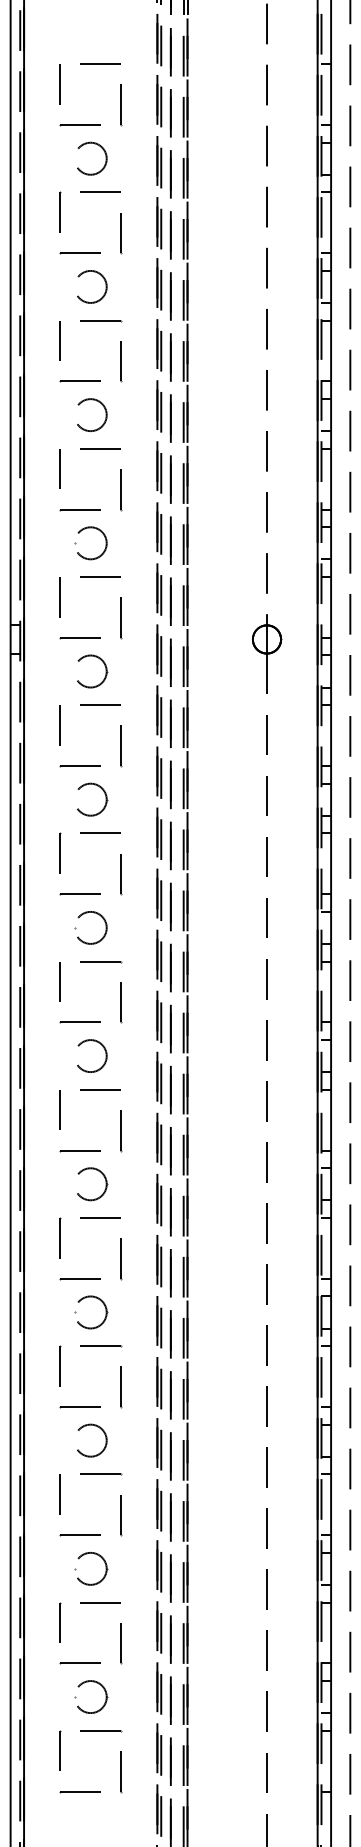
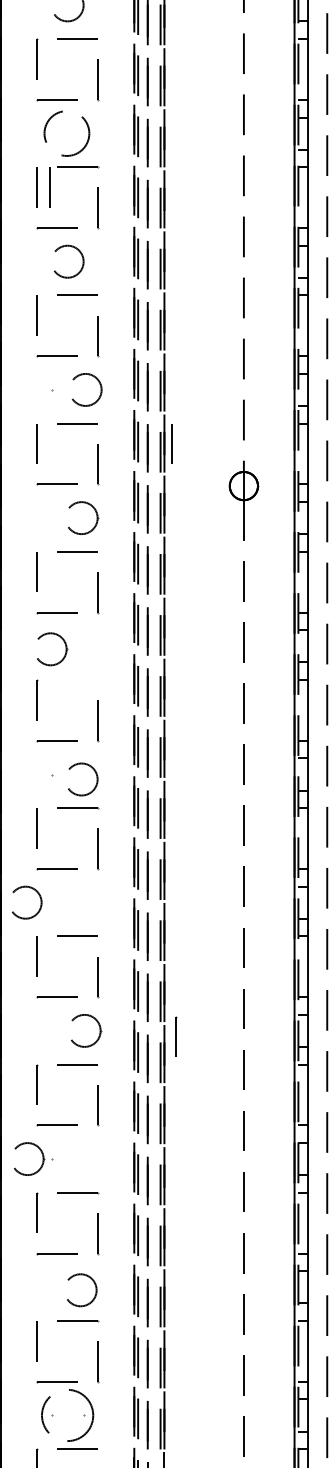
circle: (92, 286) -> (69, 133), size x1.4
line: (72, 340) -> (49, 187), added
circle: (92, 543) -> (87, 390), moved
line: (194, 597) -> (171, 444), added
part: (105, 671) -> (96, 518), moved
part: (104, 794) -> (64, 644), moved
line: (100, 832) -> (77, 679), removed
circle: (92, 927) -> (83, 779), moved
circle: (92, 1055) -> (27, 902), moved
part: (105, 1184) -> (99, 1031), moved
line: (199, 1189) -> (176, 1036), added
part: (105, 1312) -> (42, 1159), moved
circle: (92, 1440) -> (82, 1290), moved
circle: (90, 1568) -> (67, 1415), size x1.6

